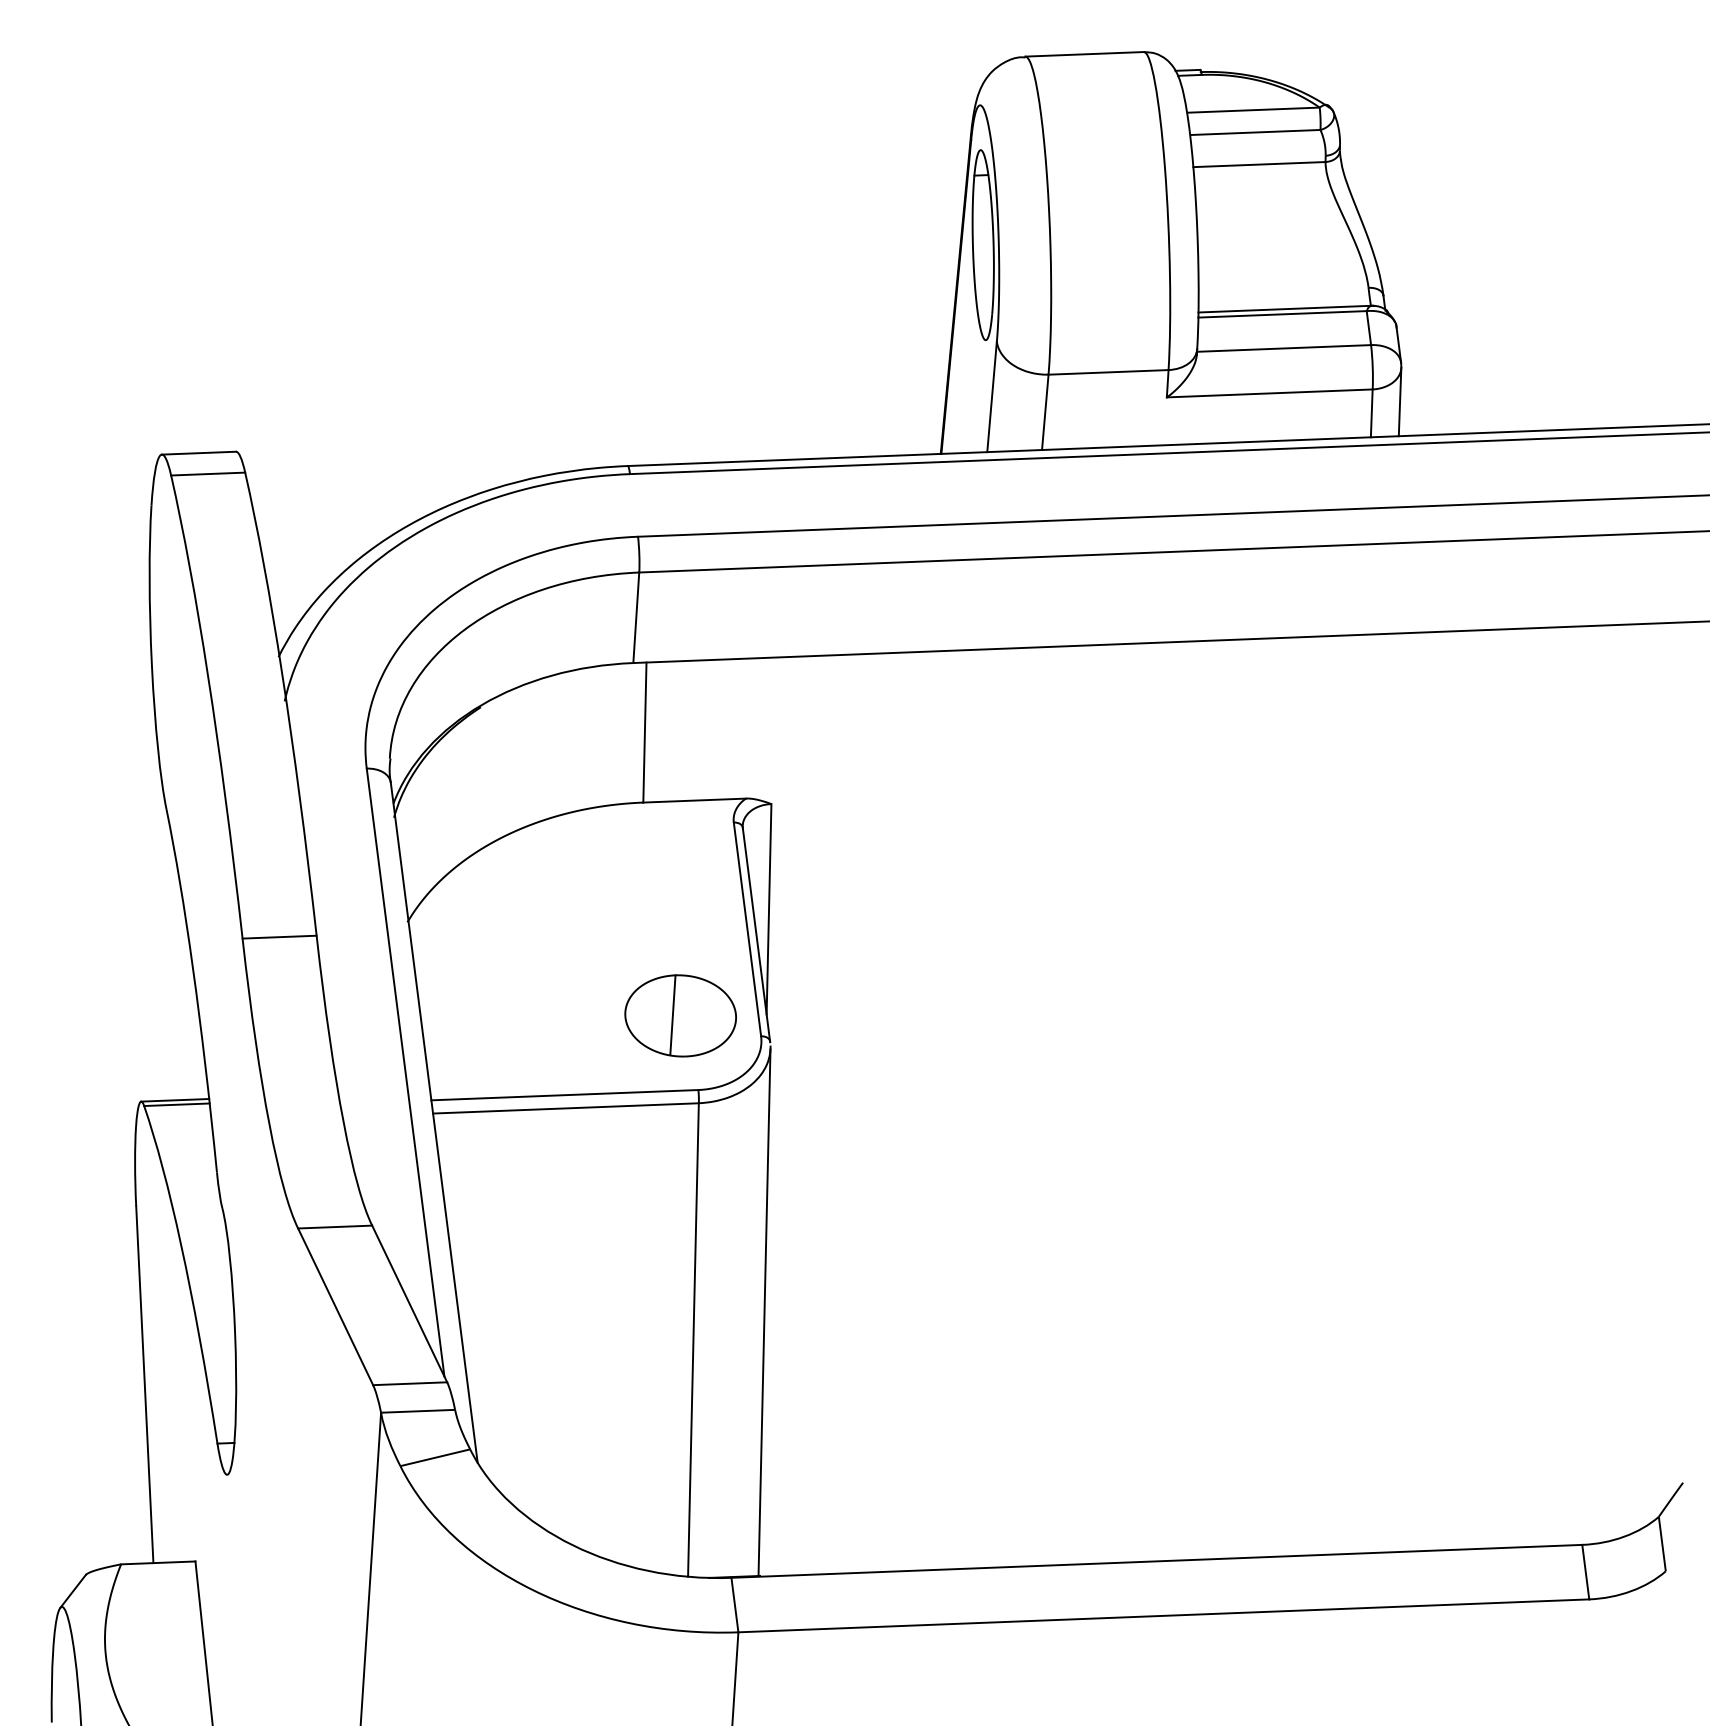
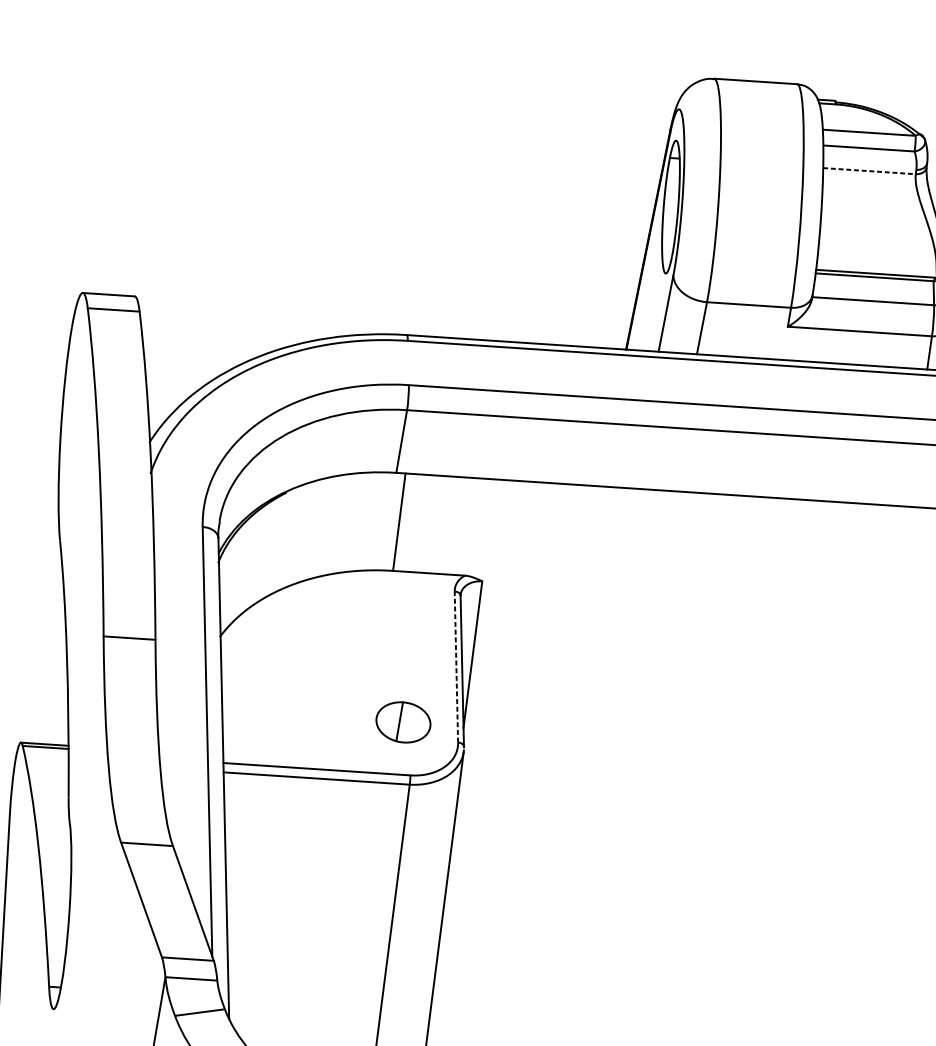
line: (1259, 164) -> (869, 171), solid -> dashed
line: (747, 929) -> (456, 667), solid -> dashed
part: (680, 1015) -> (403, 722), size x0.7

